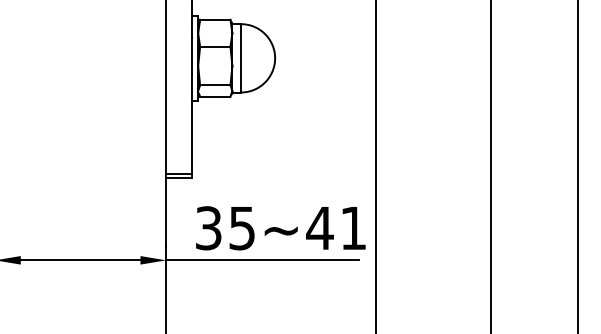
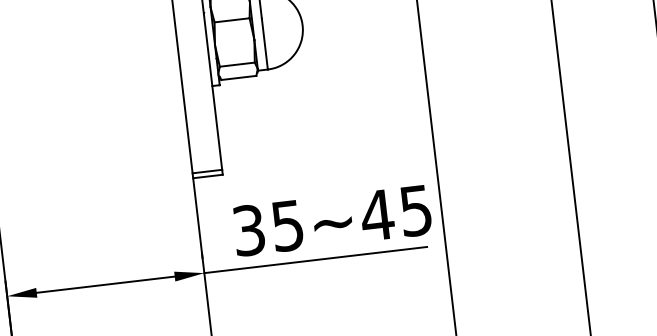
text: (353, 228) -> (416, 211), 35~41 -> 35~45

